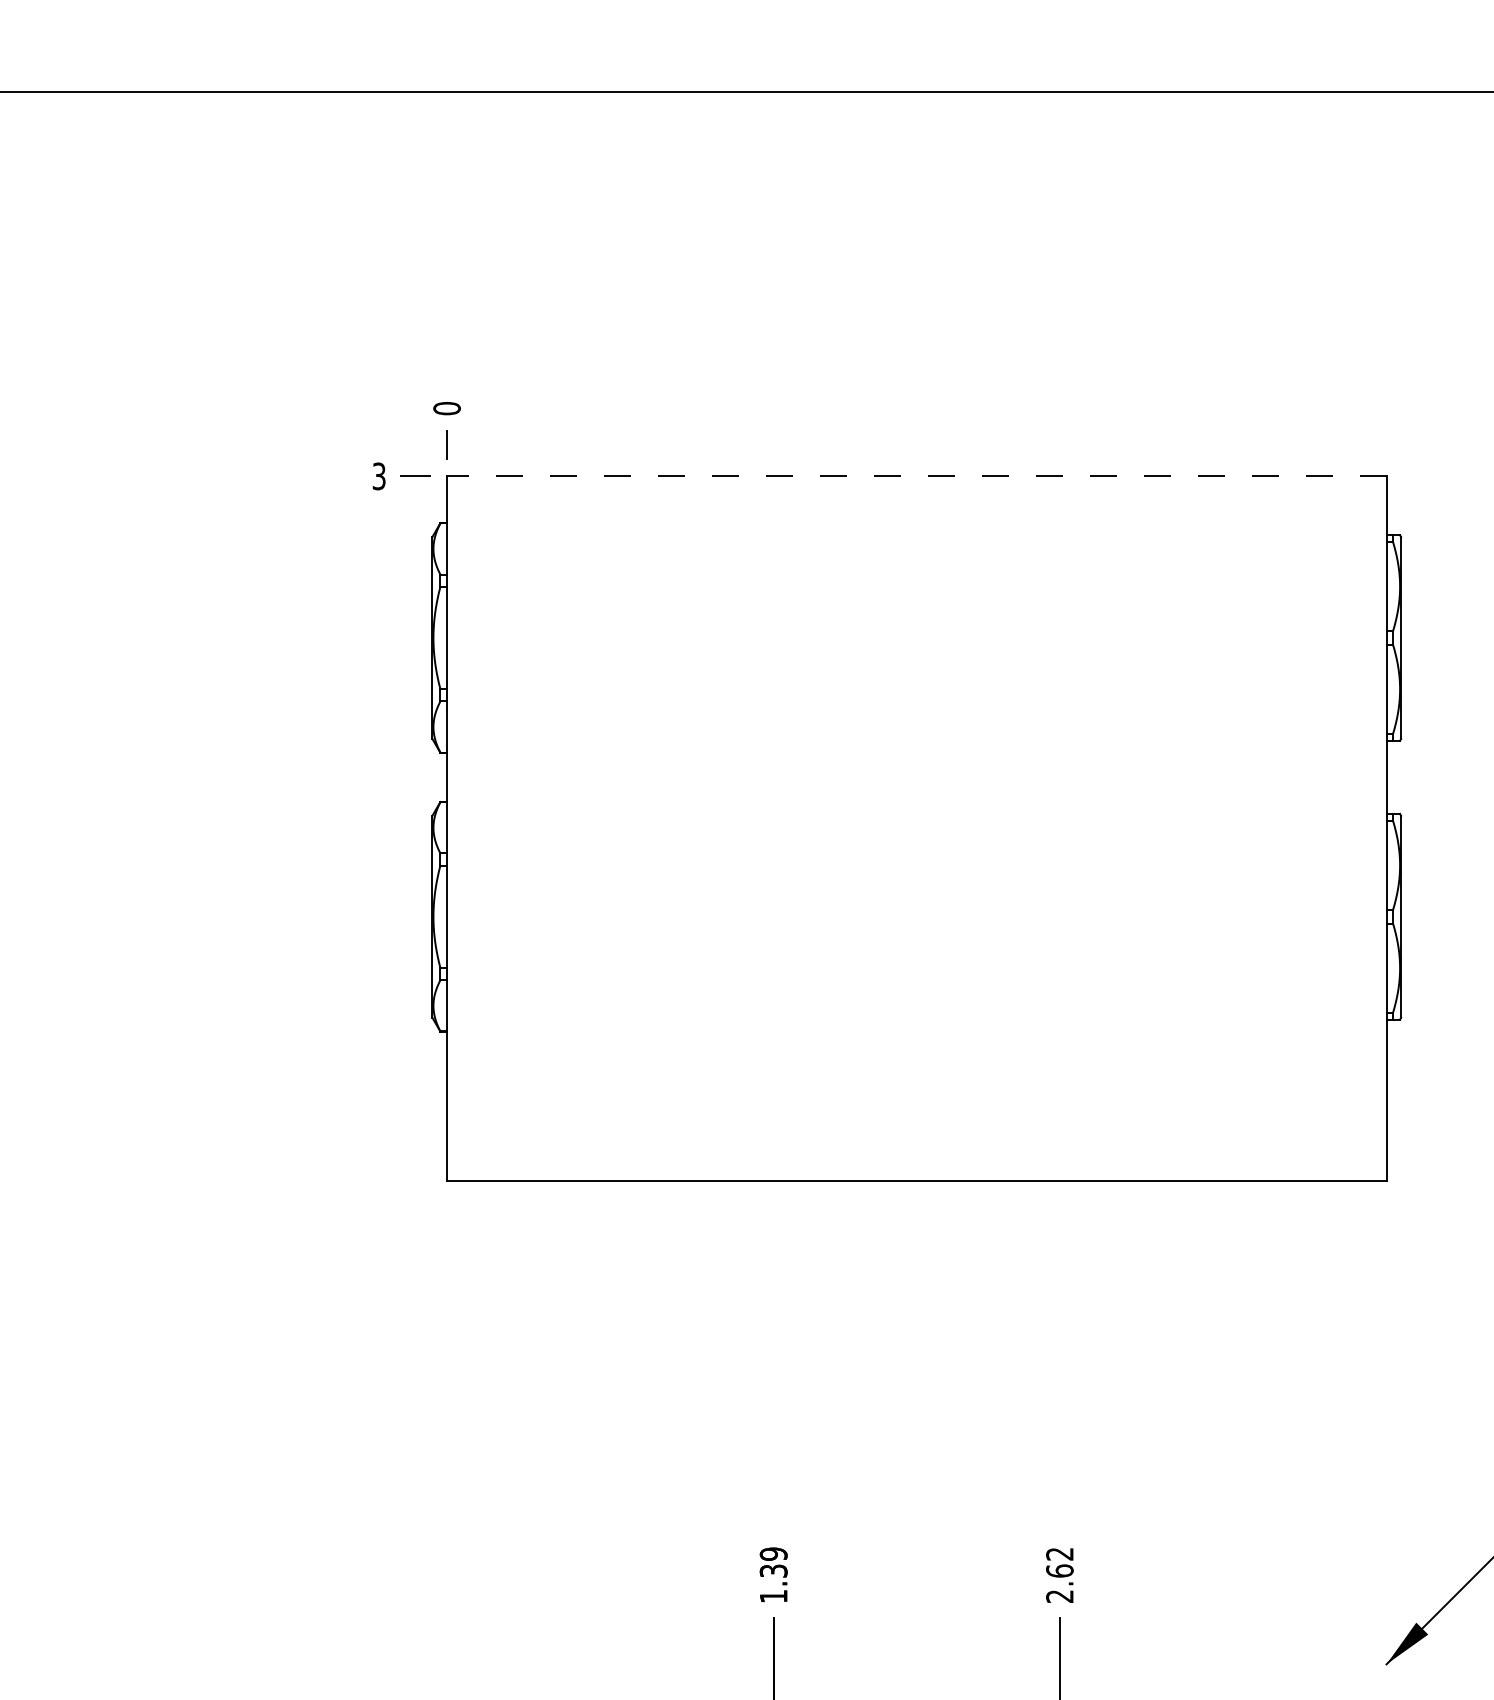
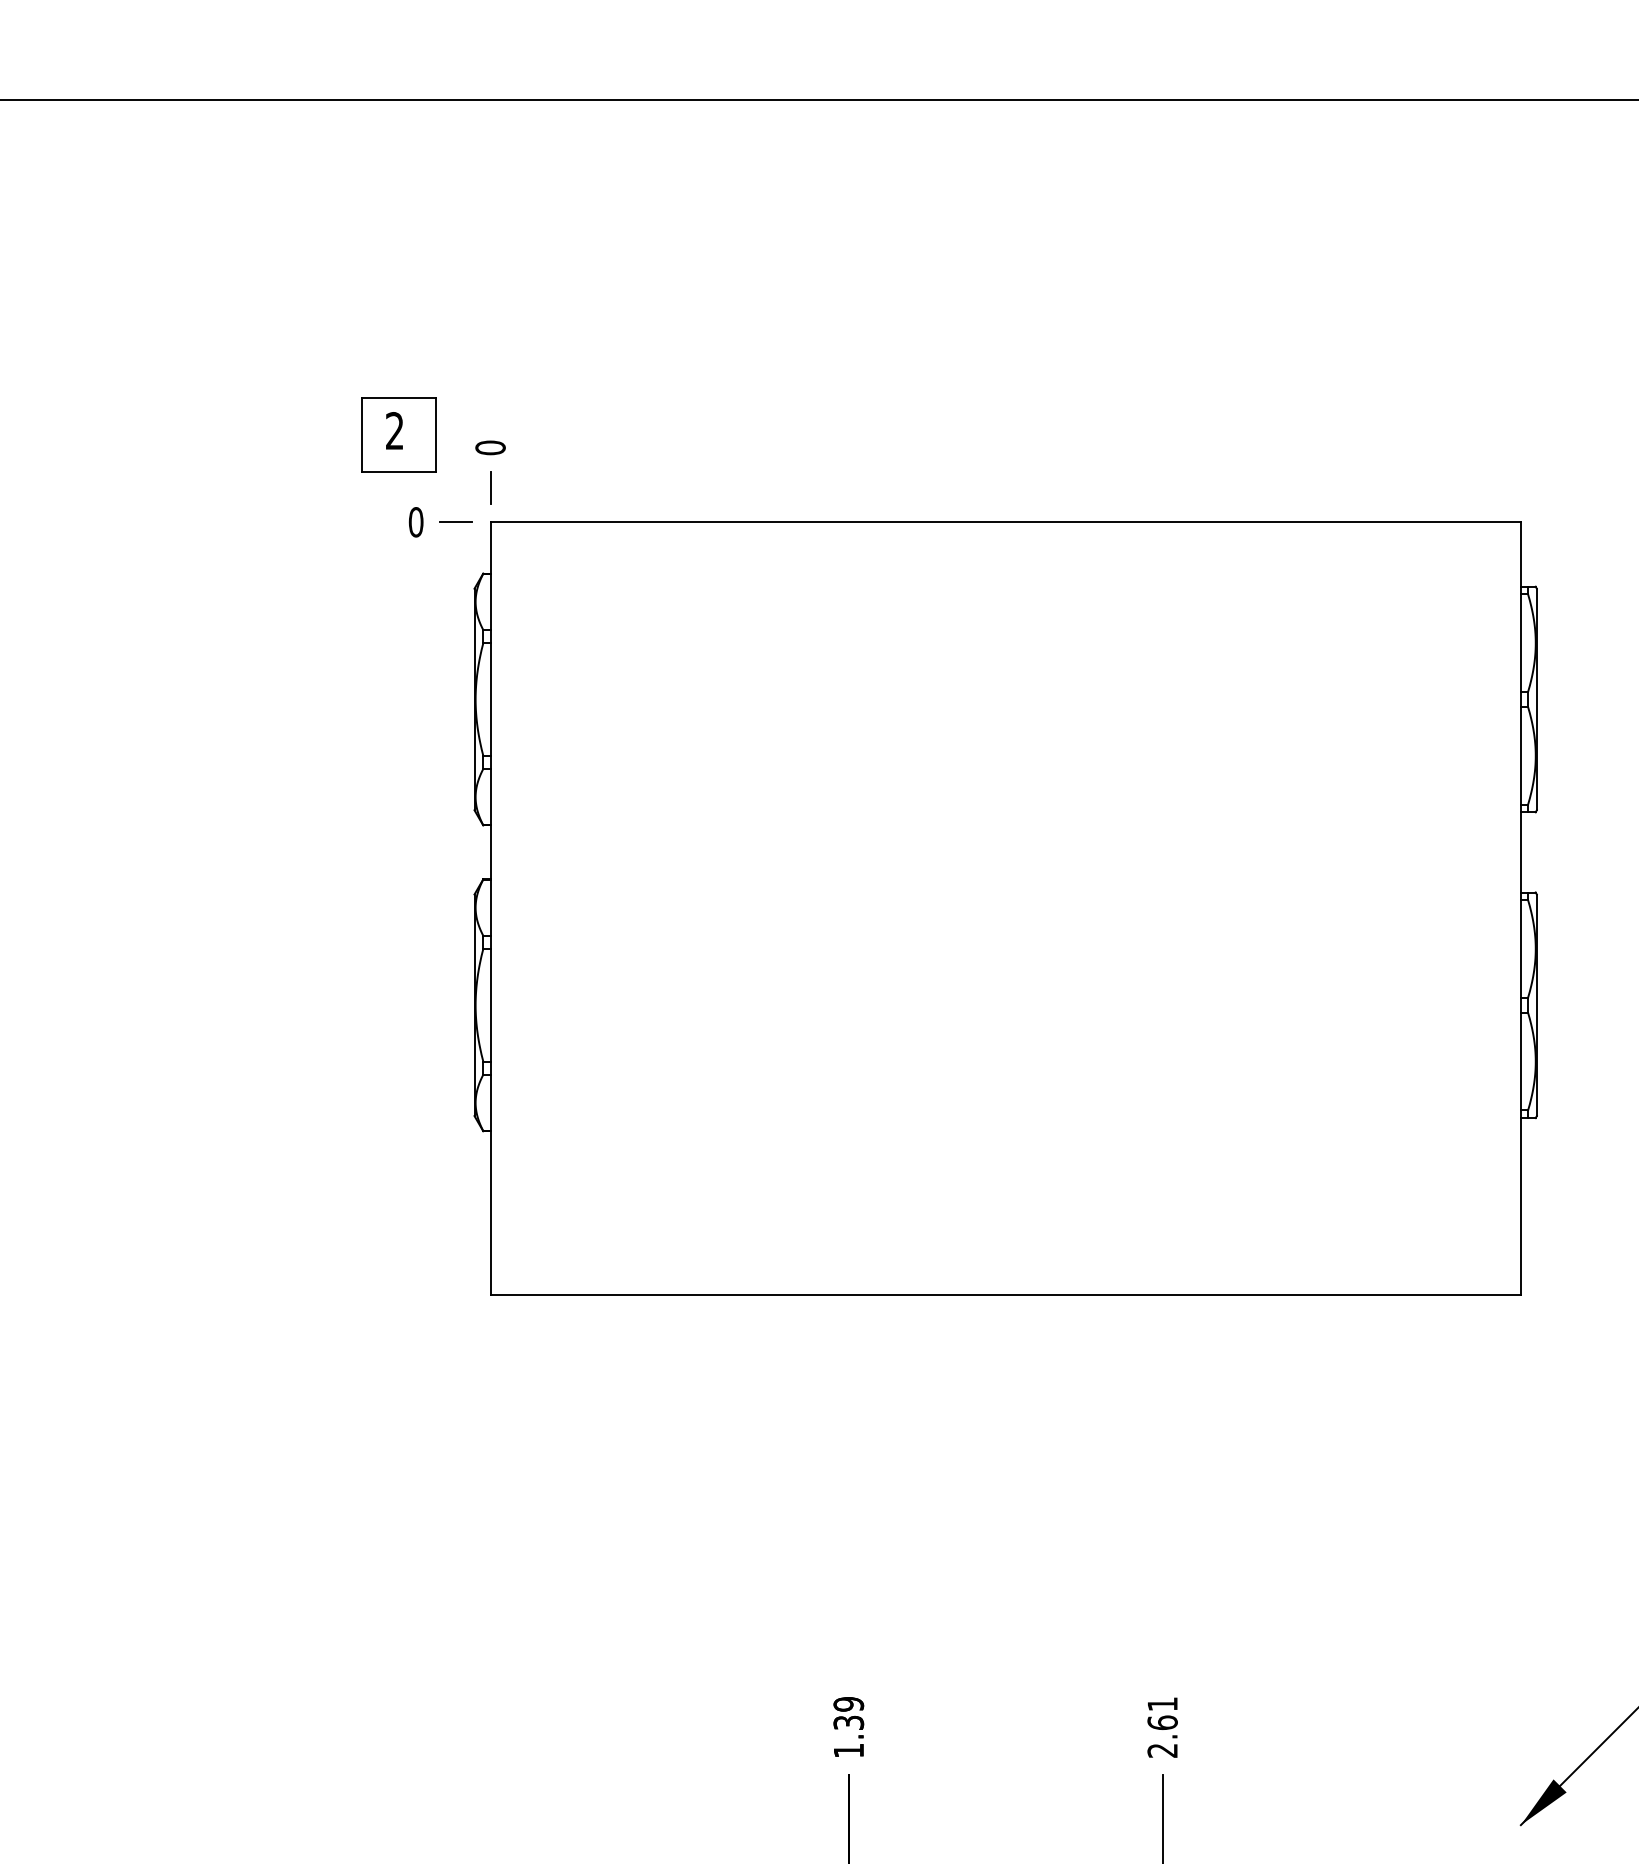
part: (363, 396) -> (398, 434), added
text: (378, 476) -> (415, 522), 3 -> 0
line: (916, 476) -> (1005, 522), dashed -> solid
text: (1059, 1554) -> (1162, 1704), 2.62 -> 2.61

